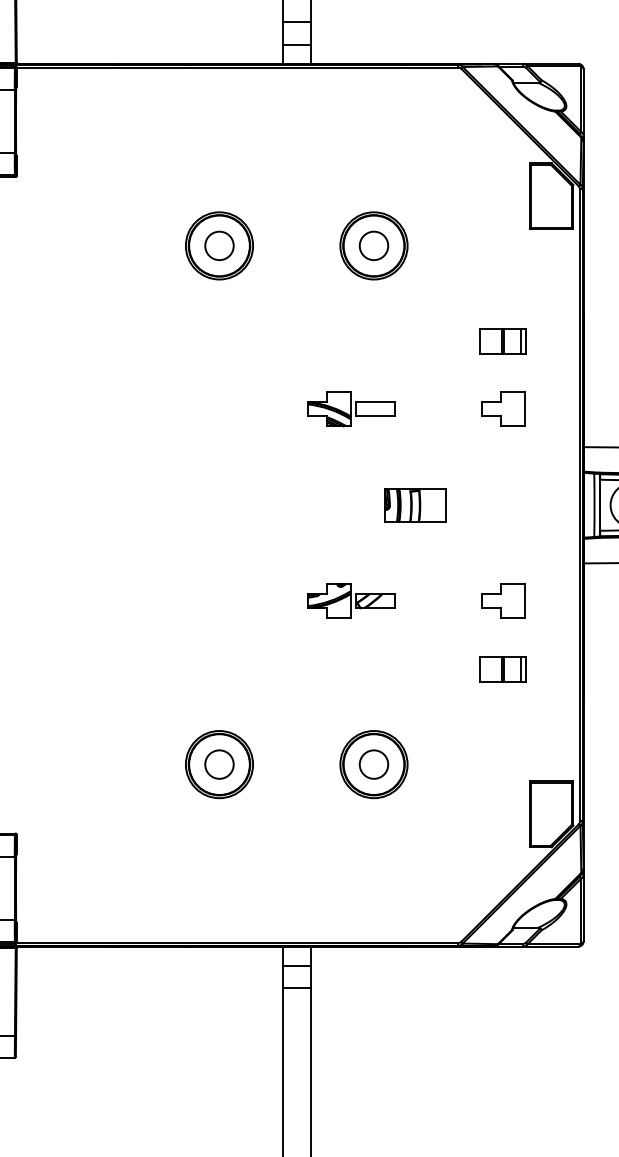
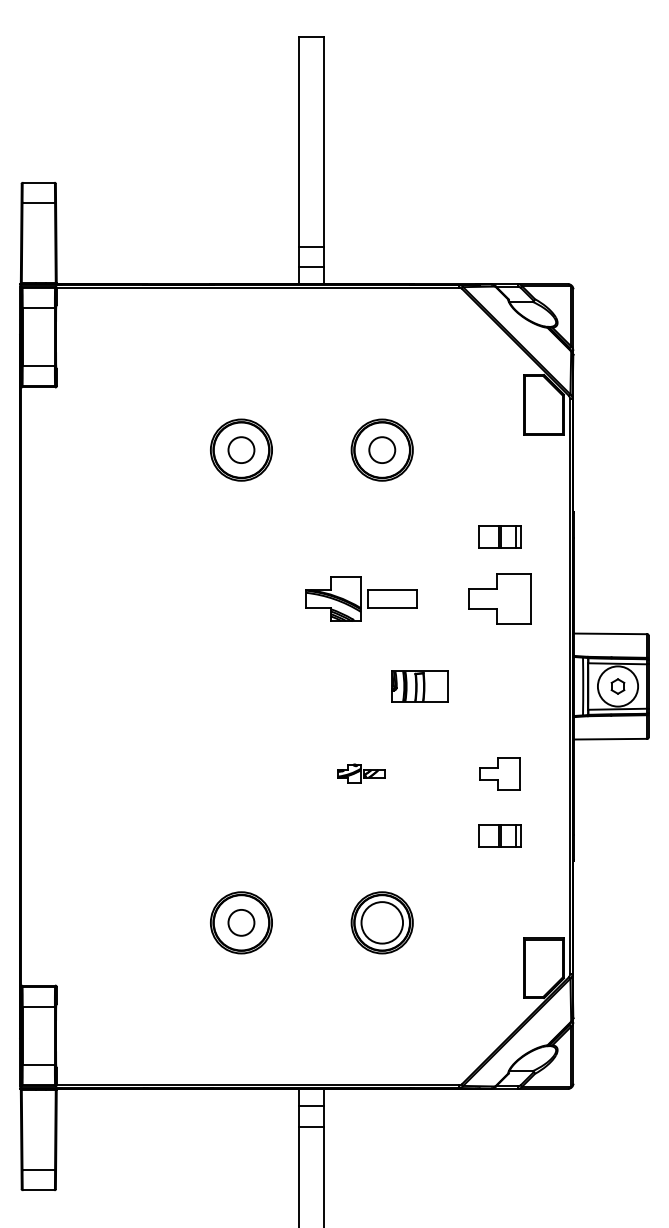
part: (351, 408) -> (361, 598), size x1.4
part: (502, 408) -> (499, 598), size x1.6
part: (351, 600) -> (361, 773), size x0.6
circle: (374, 764) -> (382, 922), size x1.6

